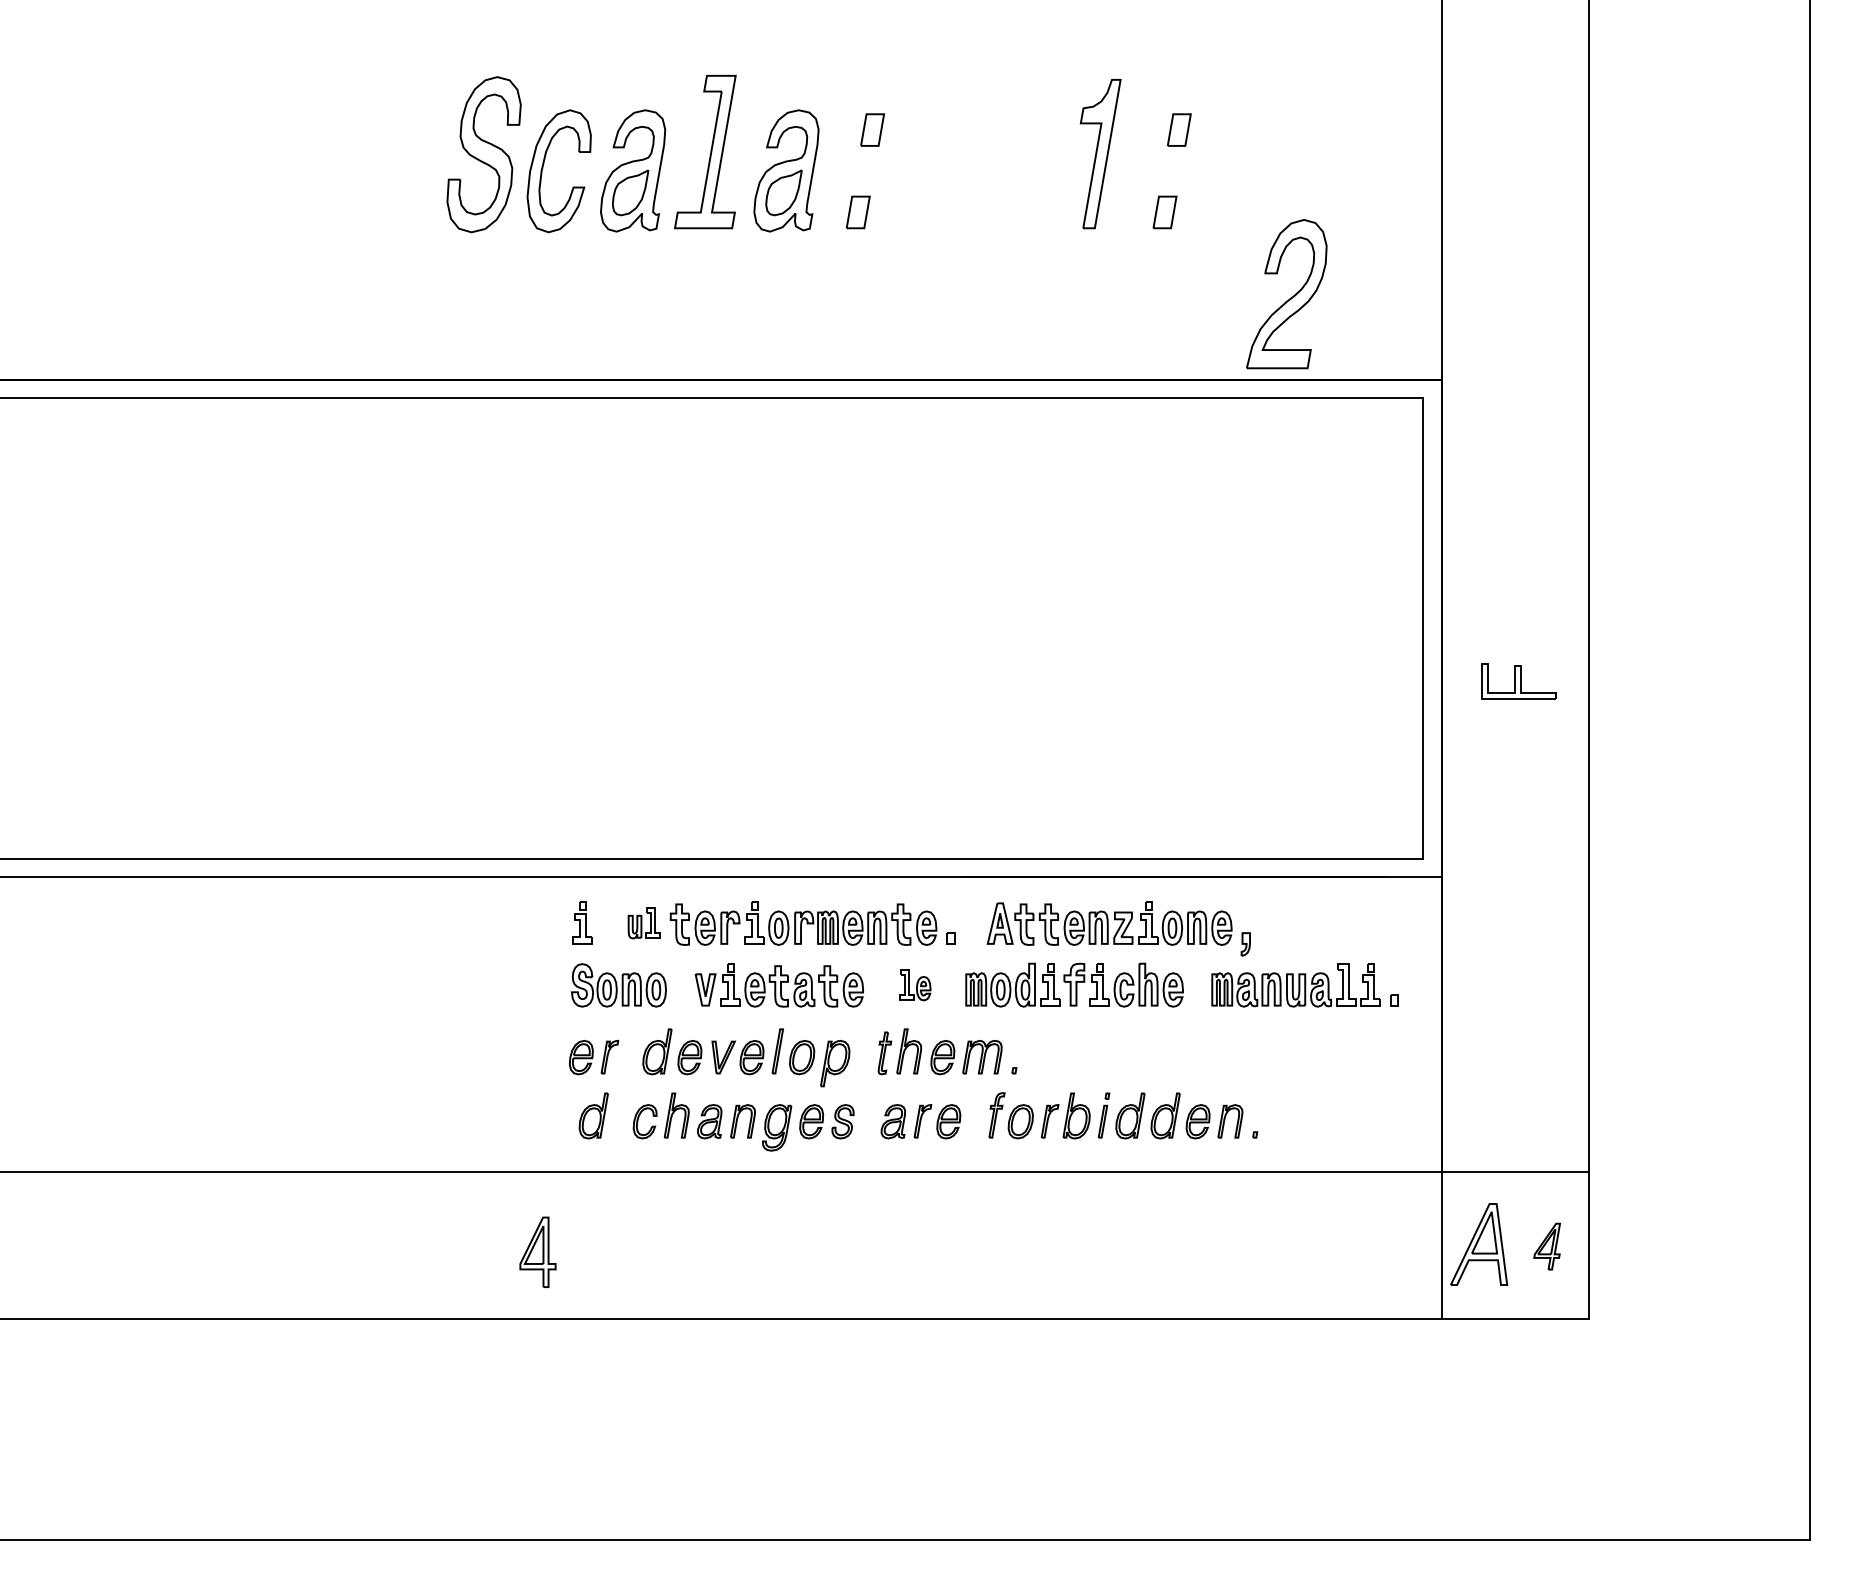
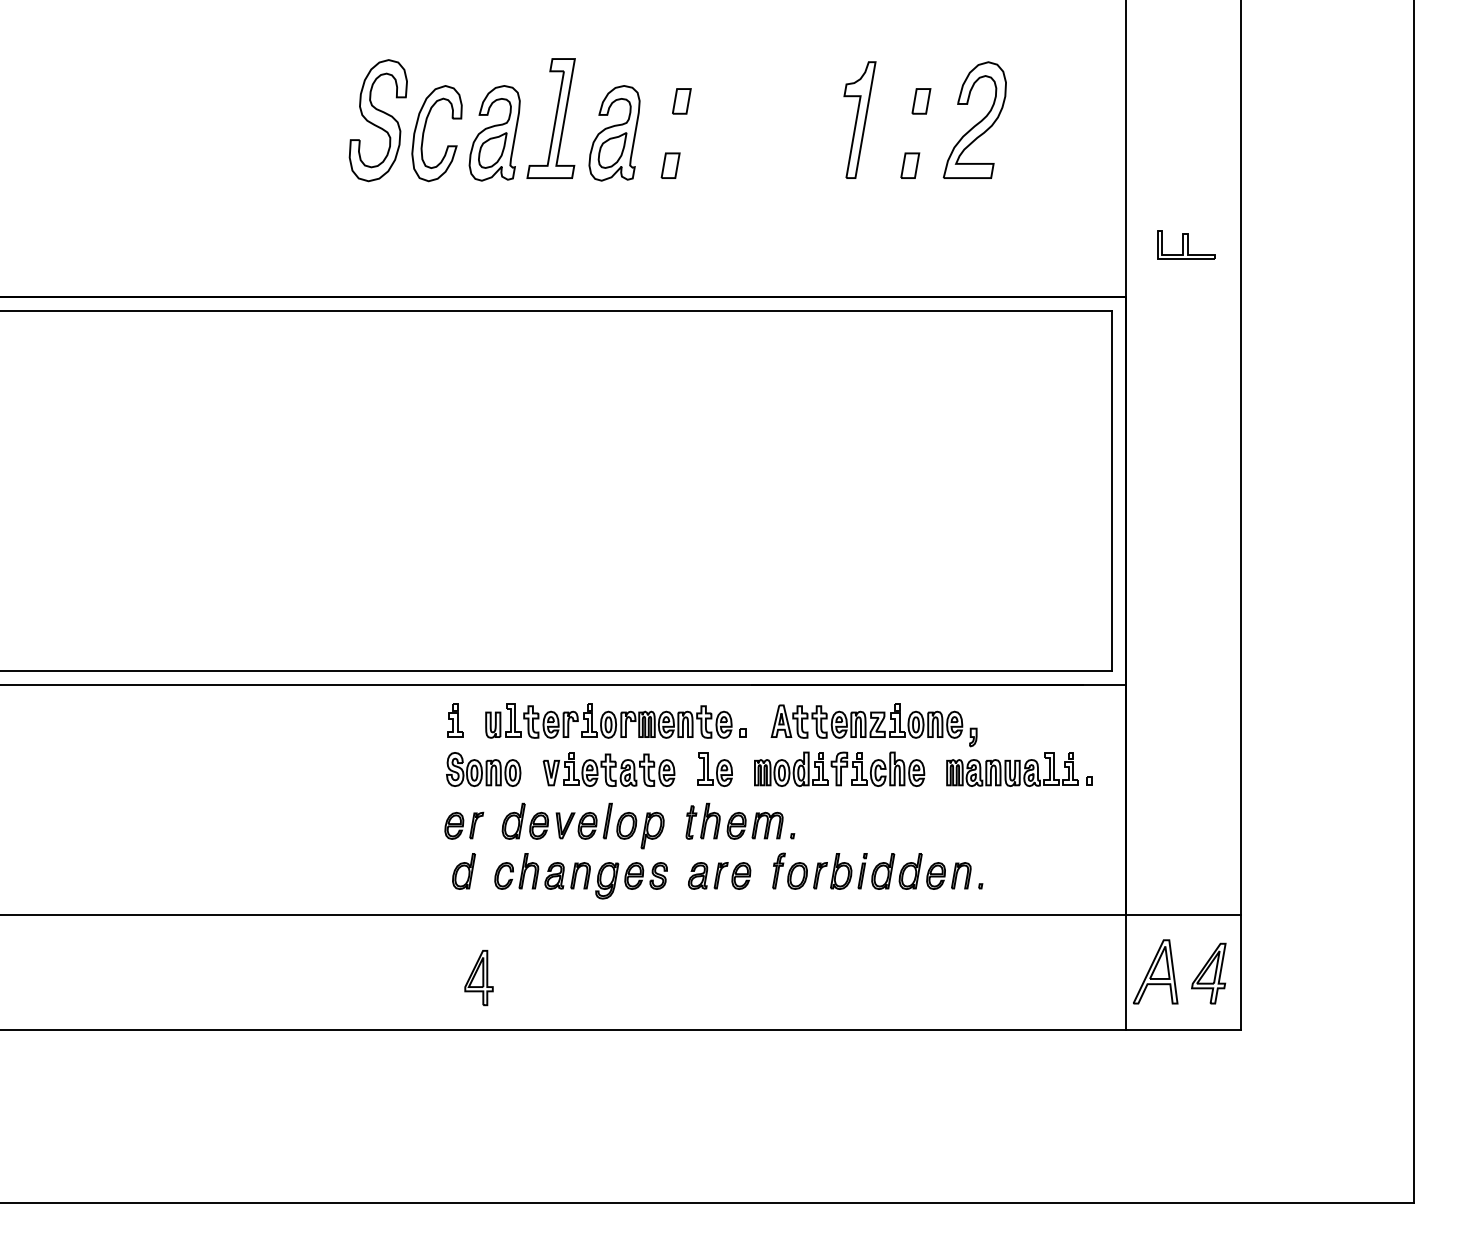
part: (1286, 294) -> (974, 120), moved
part: (1518, 681) -> (1186, 245), moved
part: (643, 923) -> (502, 721), size x1.43
part: (915, 985) -> (715, 769), size x1.43
part: (1546, 1246) -> (1208, 973), size x1.67
part: (537, 1251) -> (478, 977), moved

